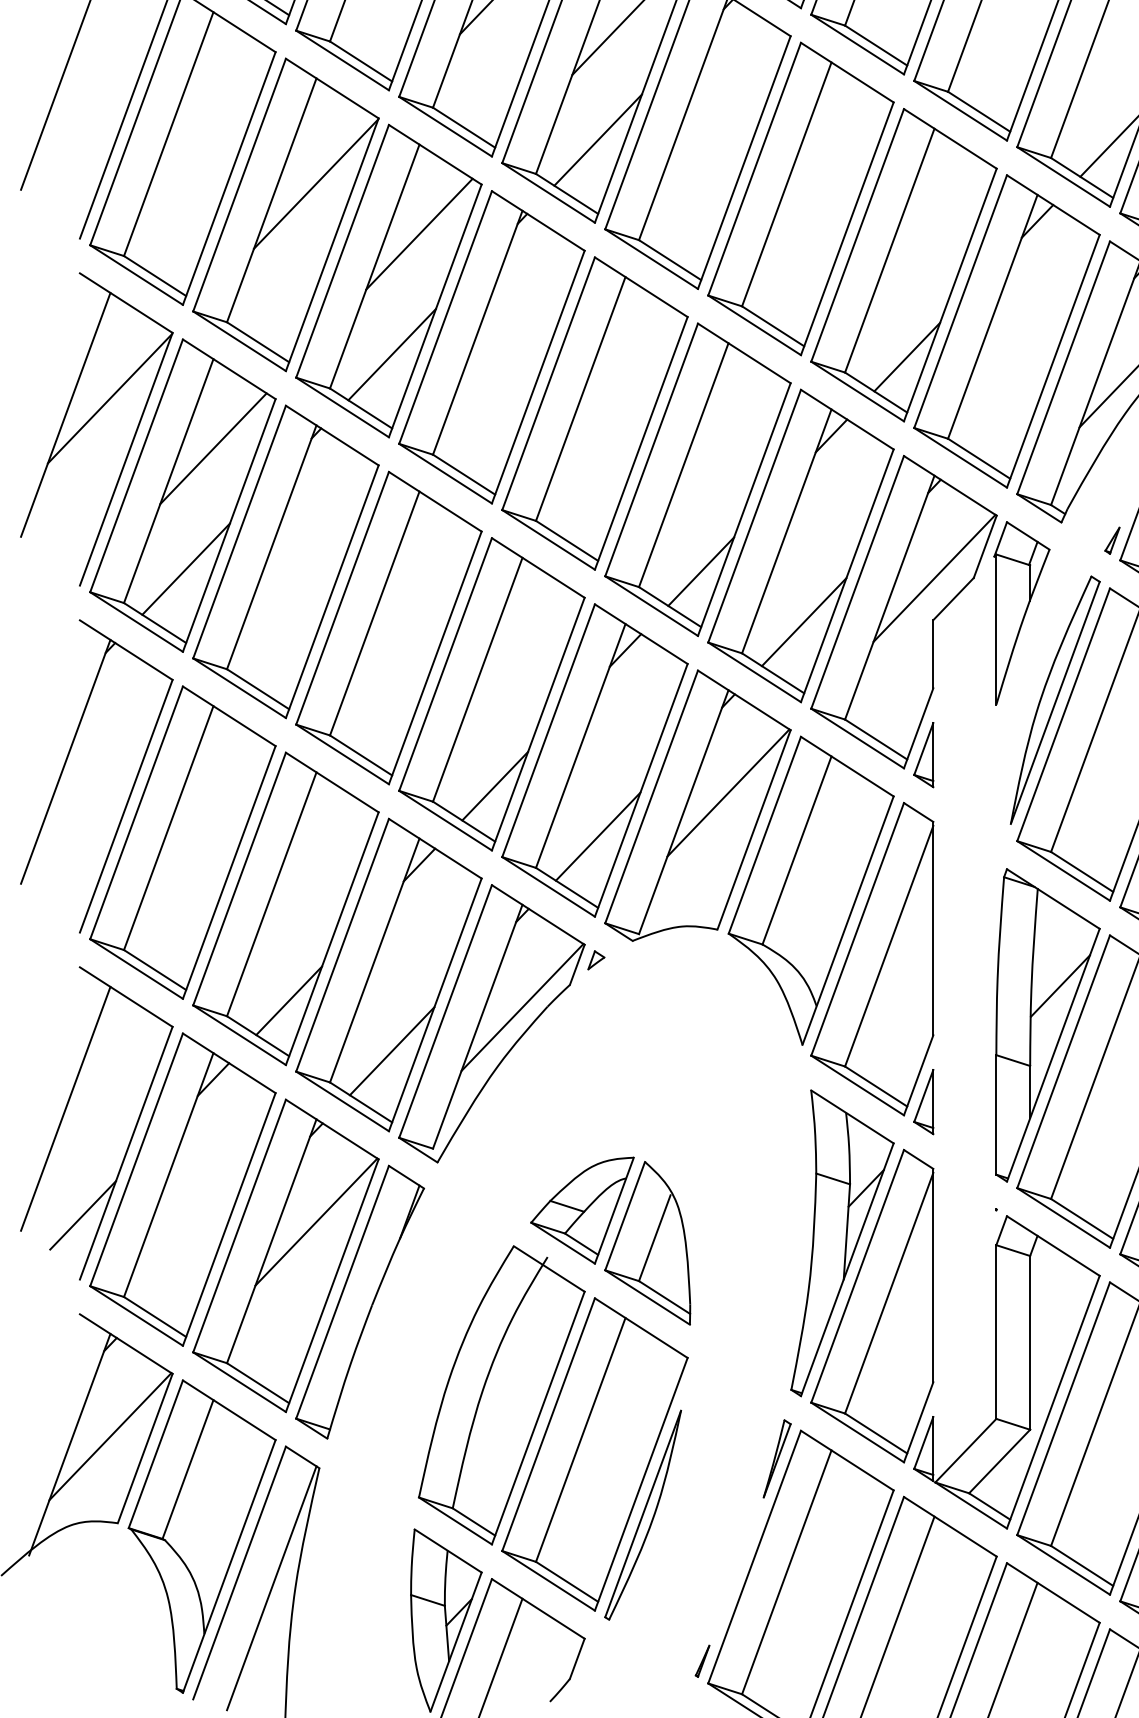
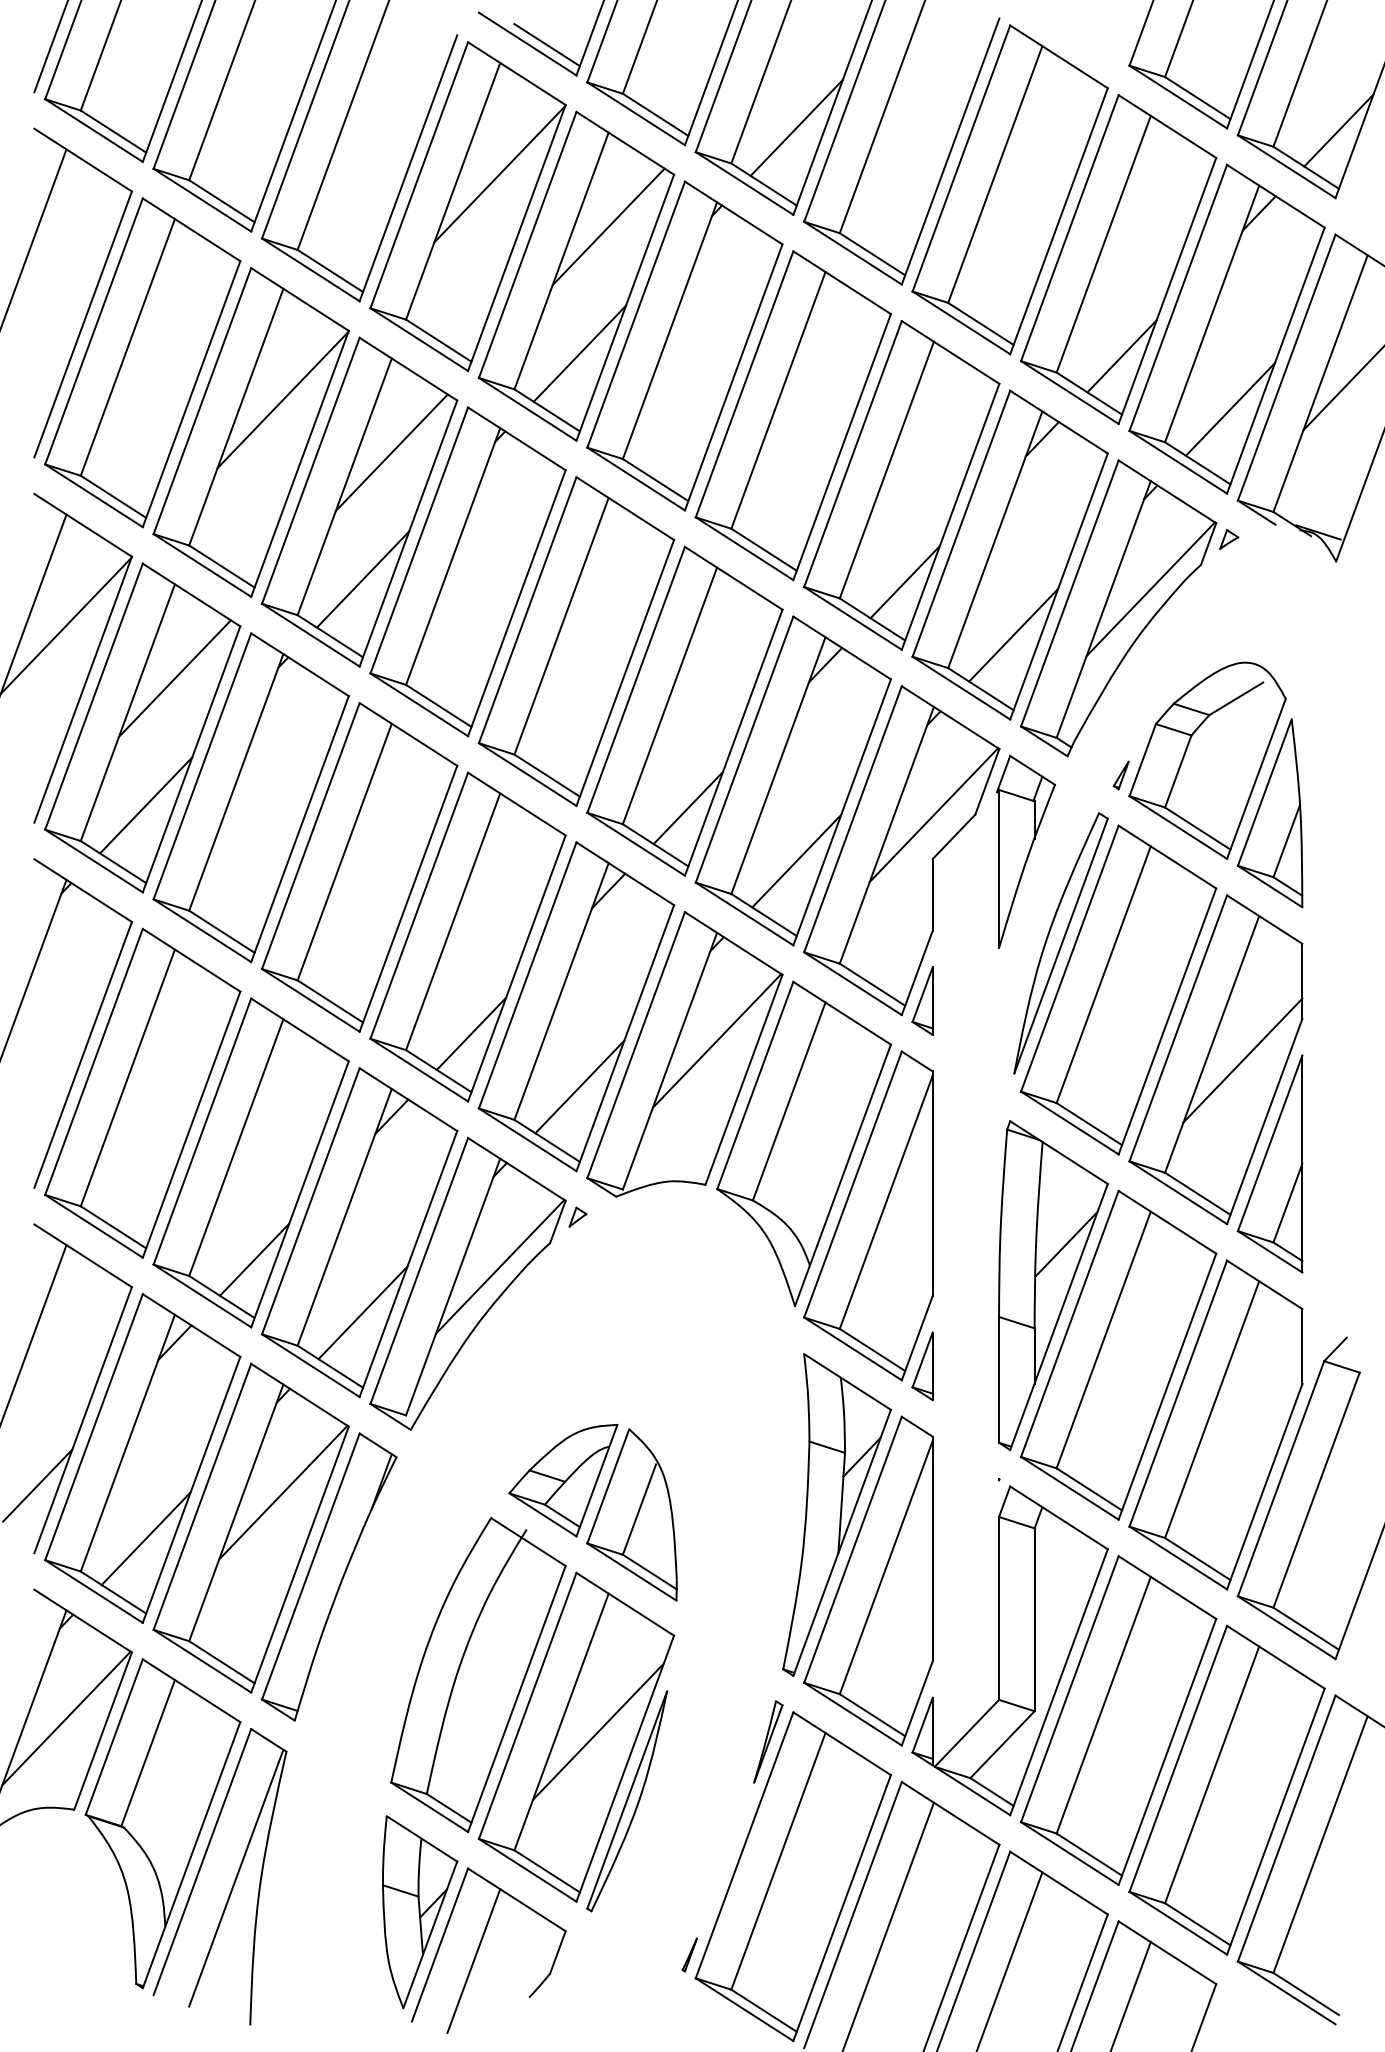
line: (1010, 406) -> (1013, 634), added
line: (185, 1265) -> (145, 1538), added
line: (614, 1448) -> (597, 1731), added

